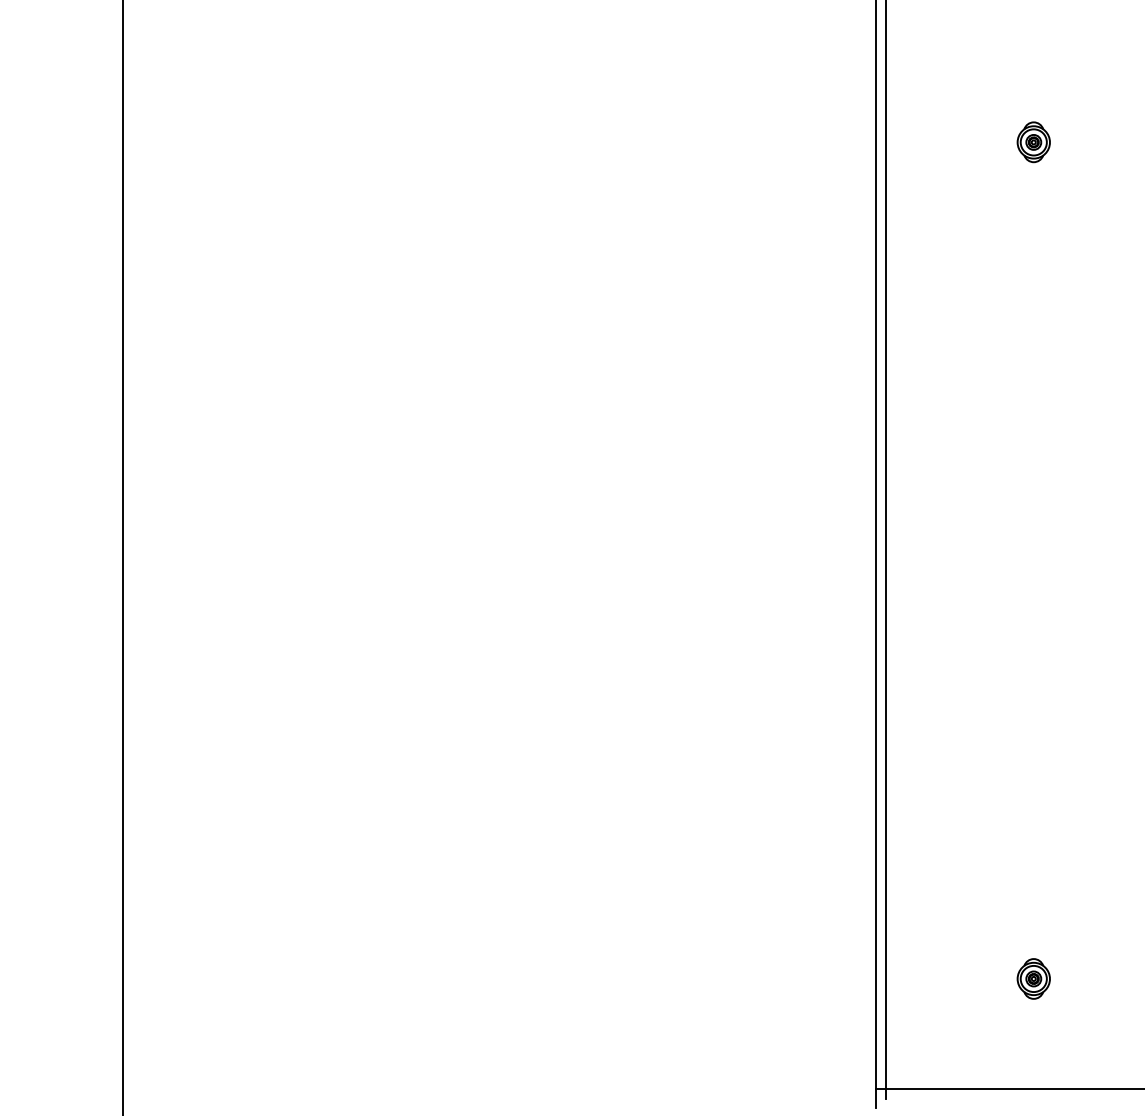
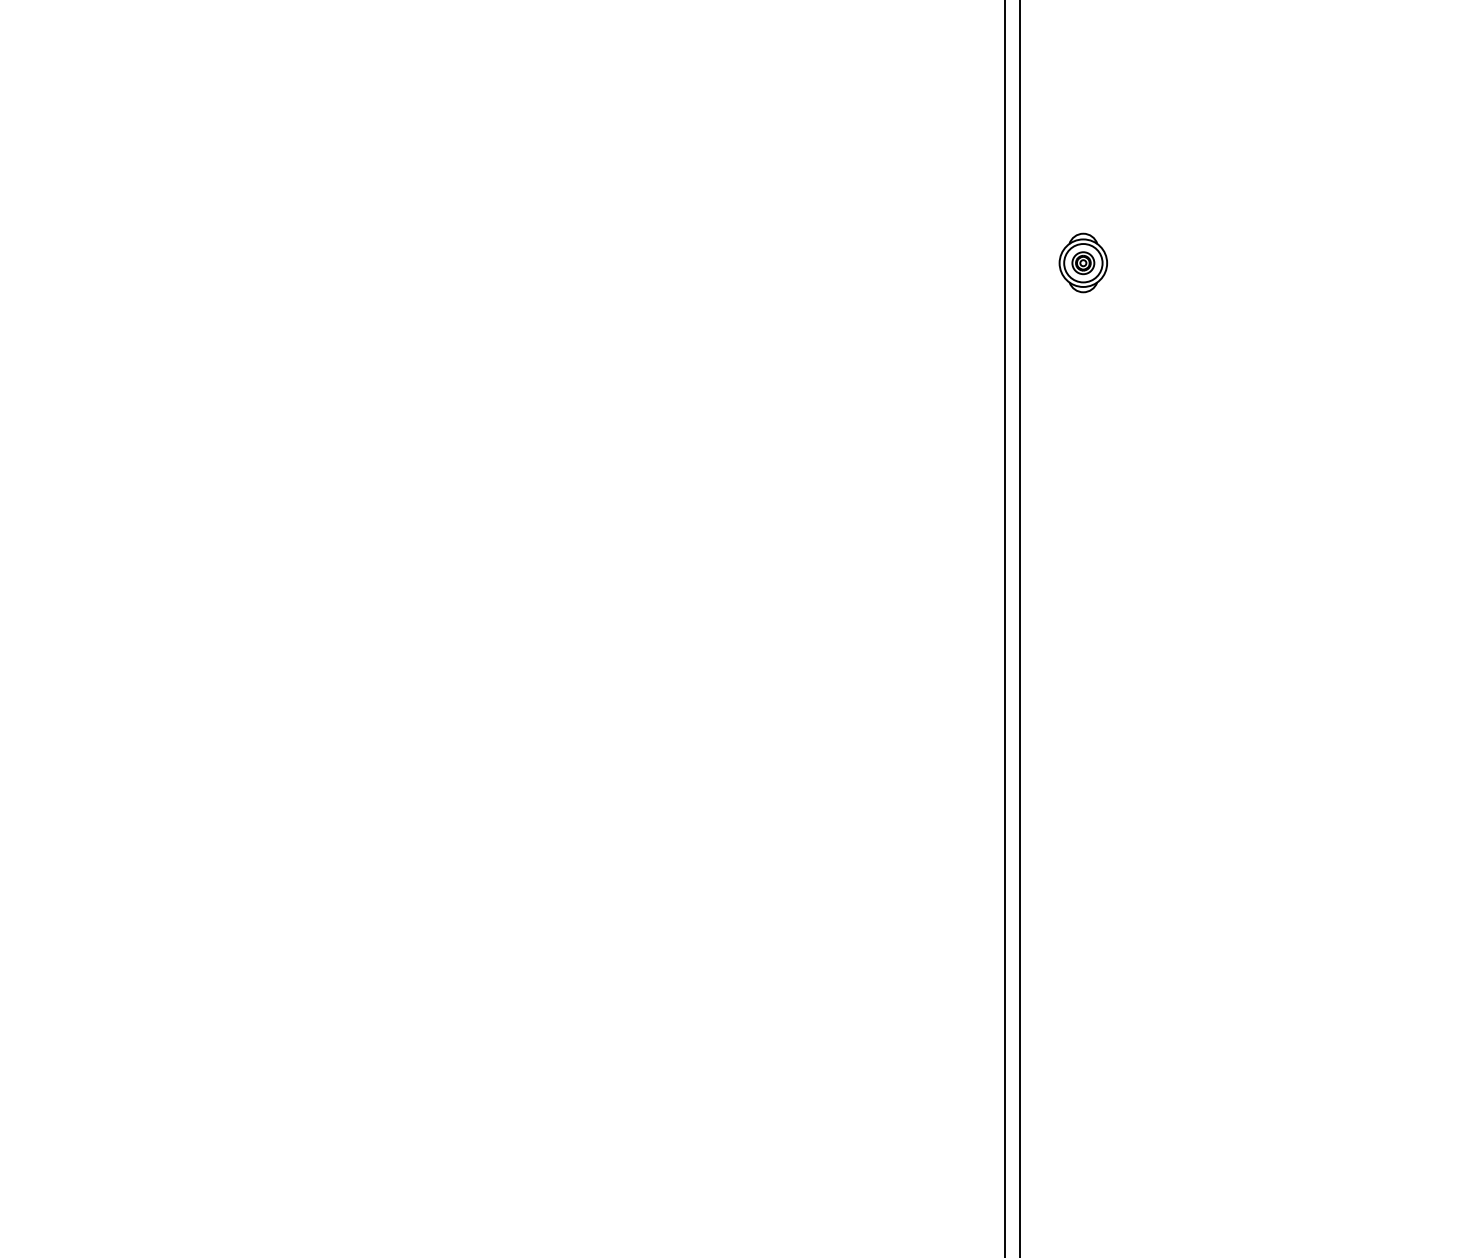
part: (1033, 142) -> (1082, 263), moved

